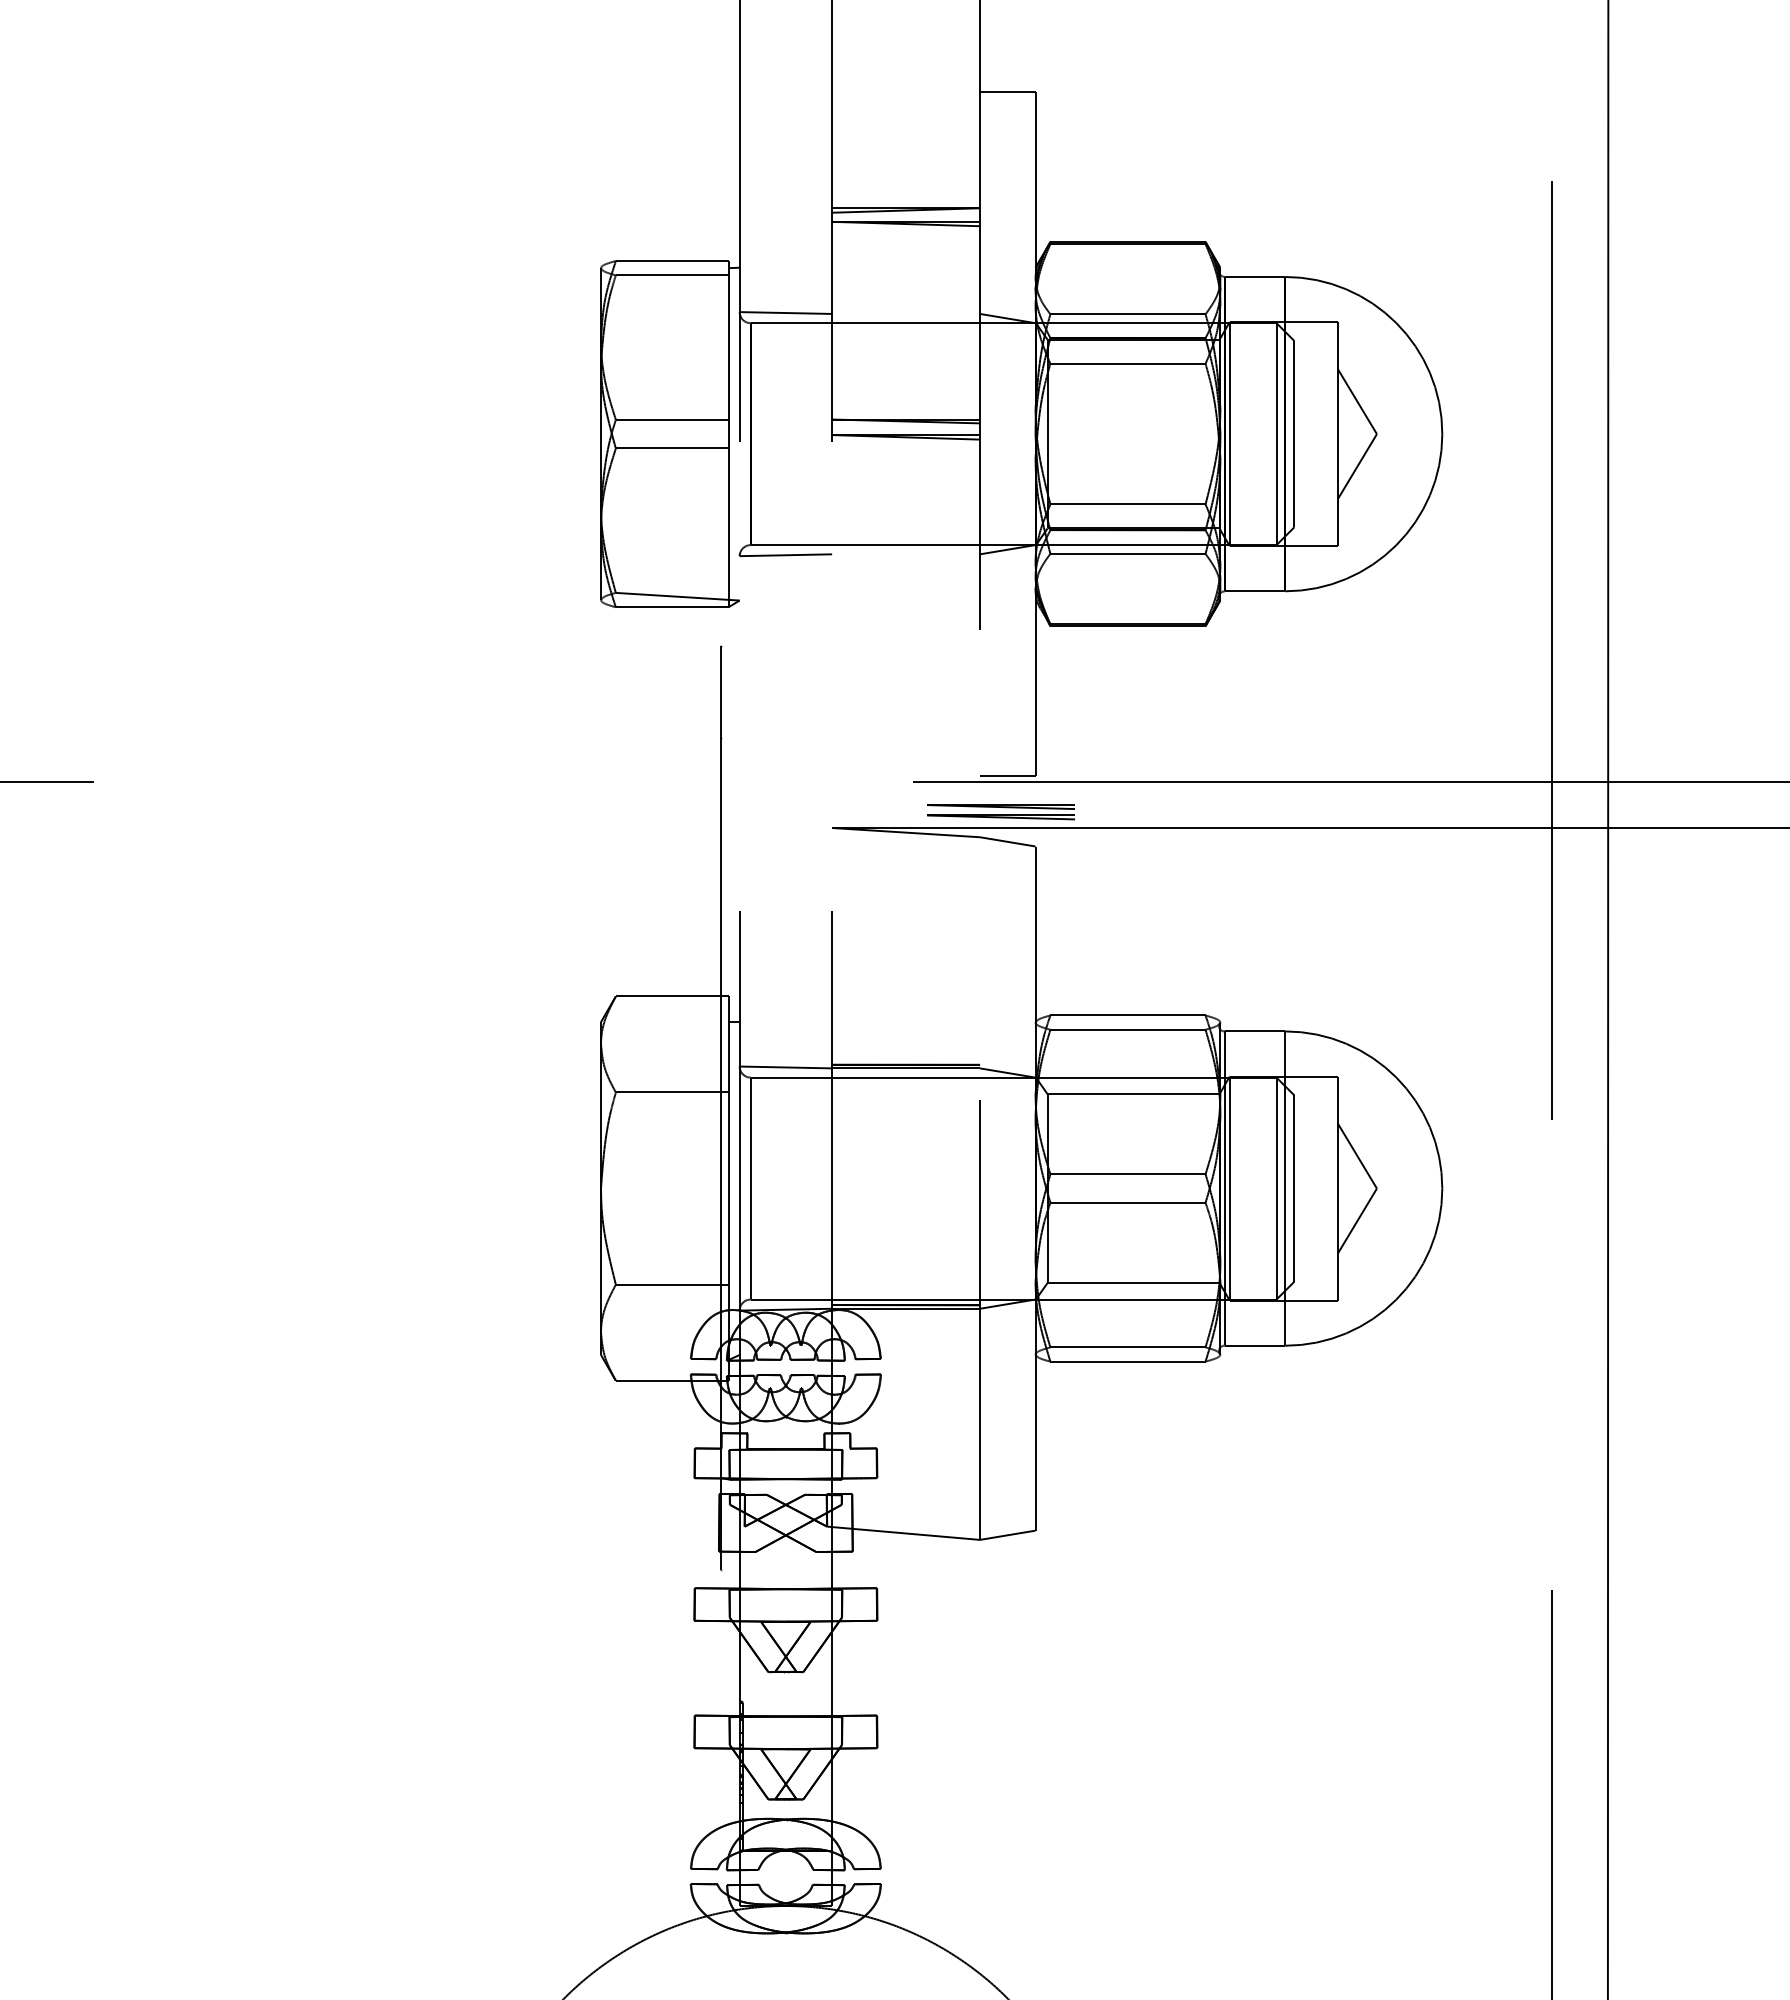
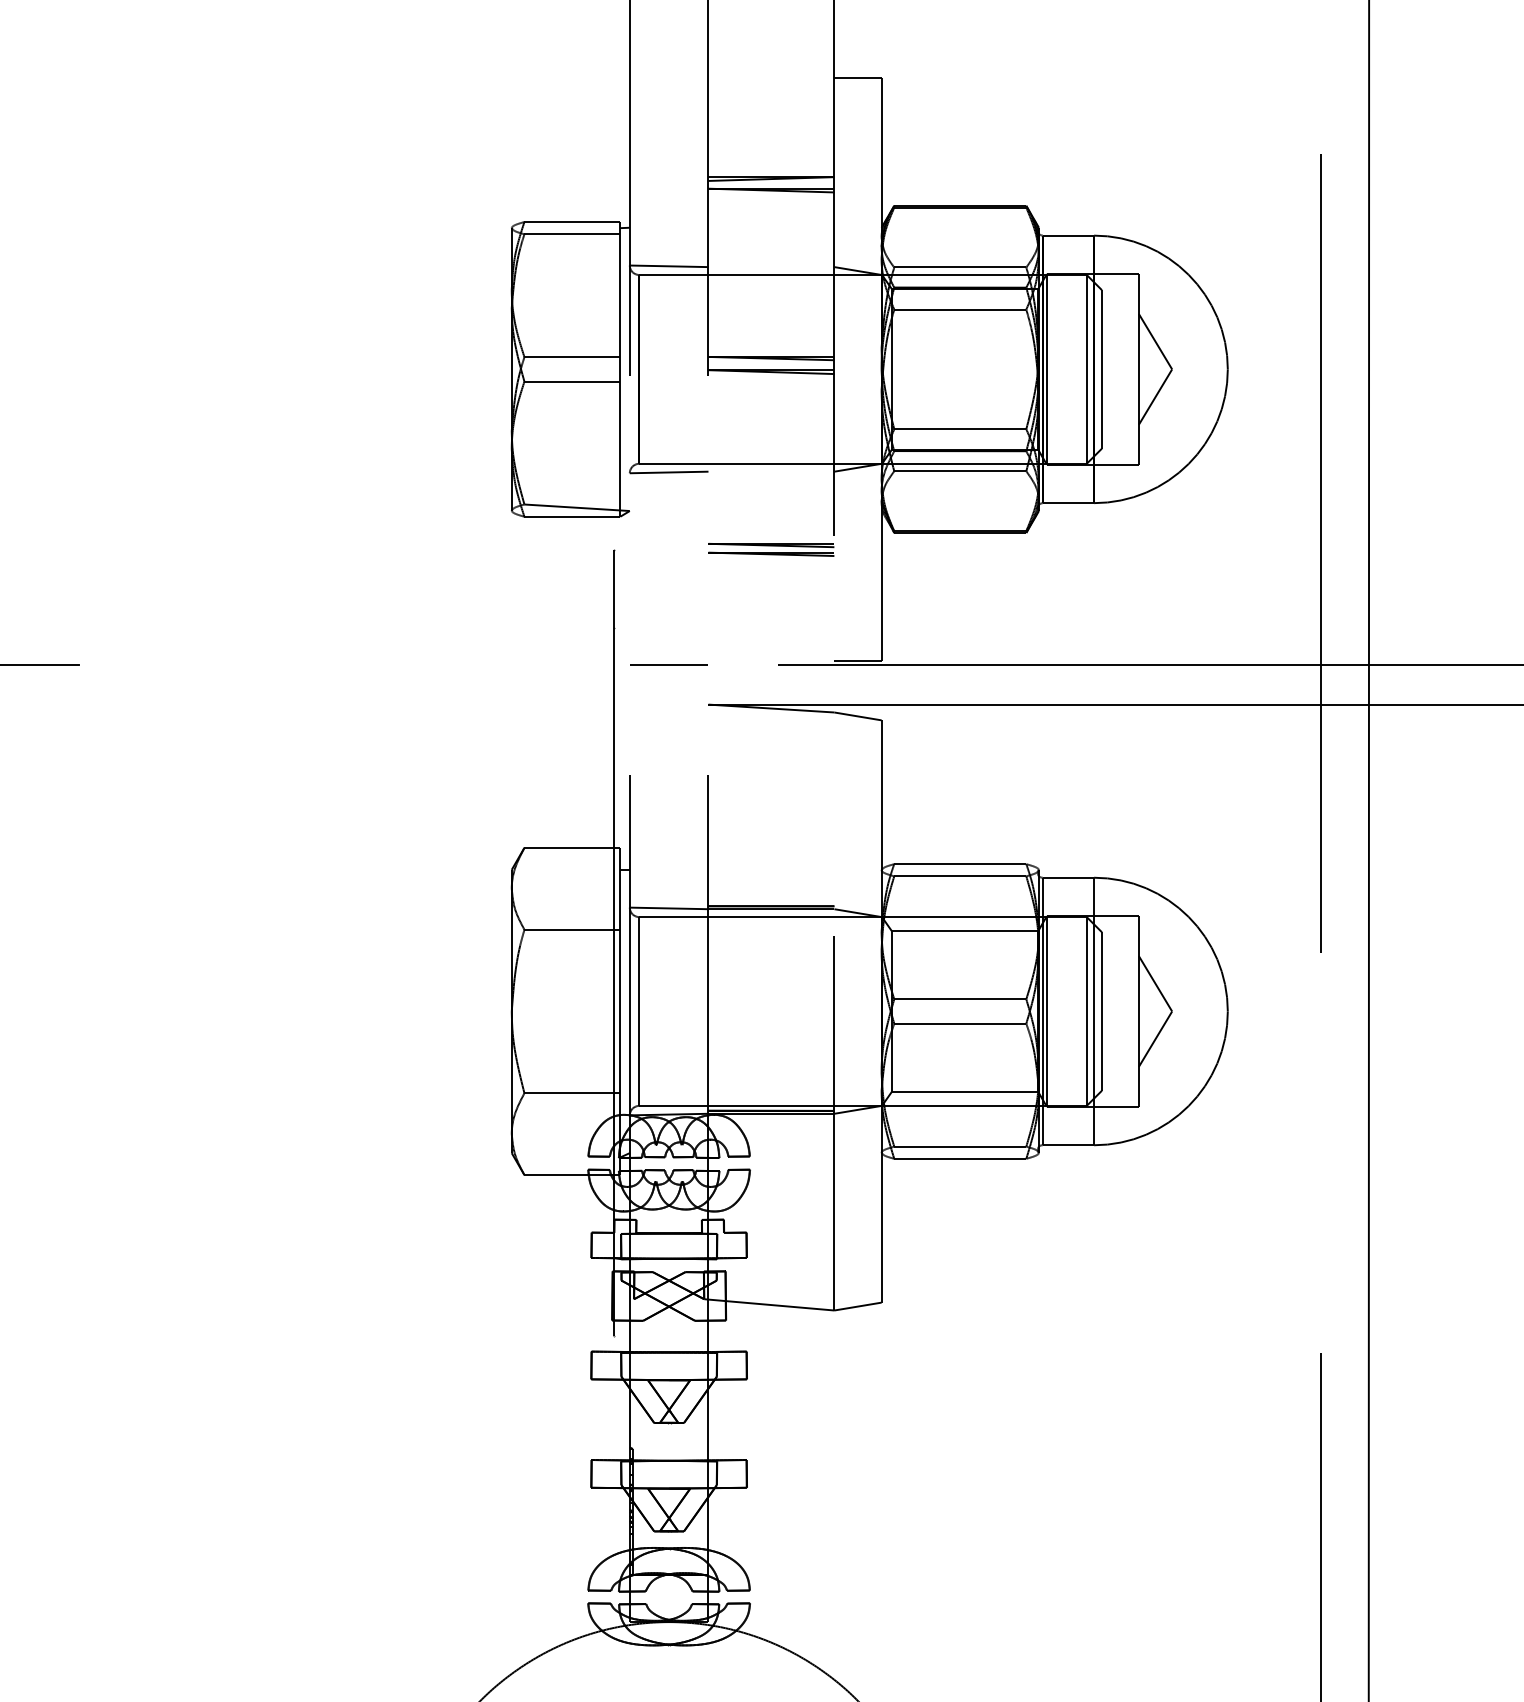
line: (785, 781) -> (668, 665), added
part: (1000, 812) -> (770, 550), moved

